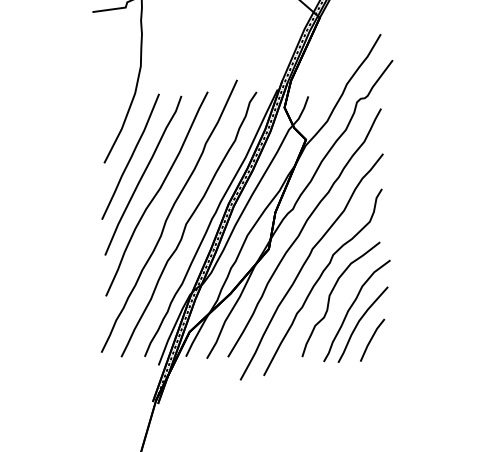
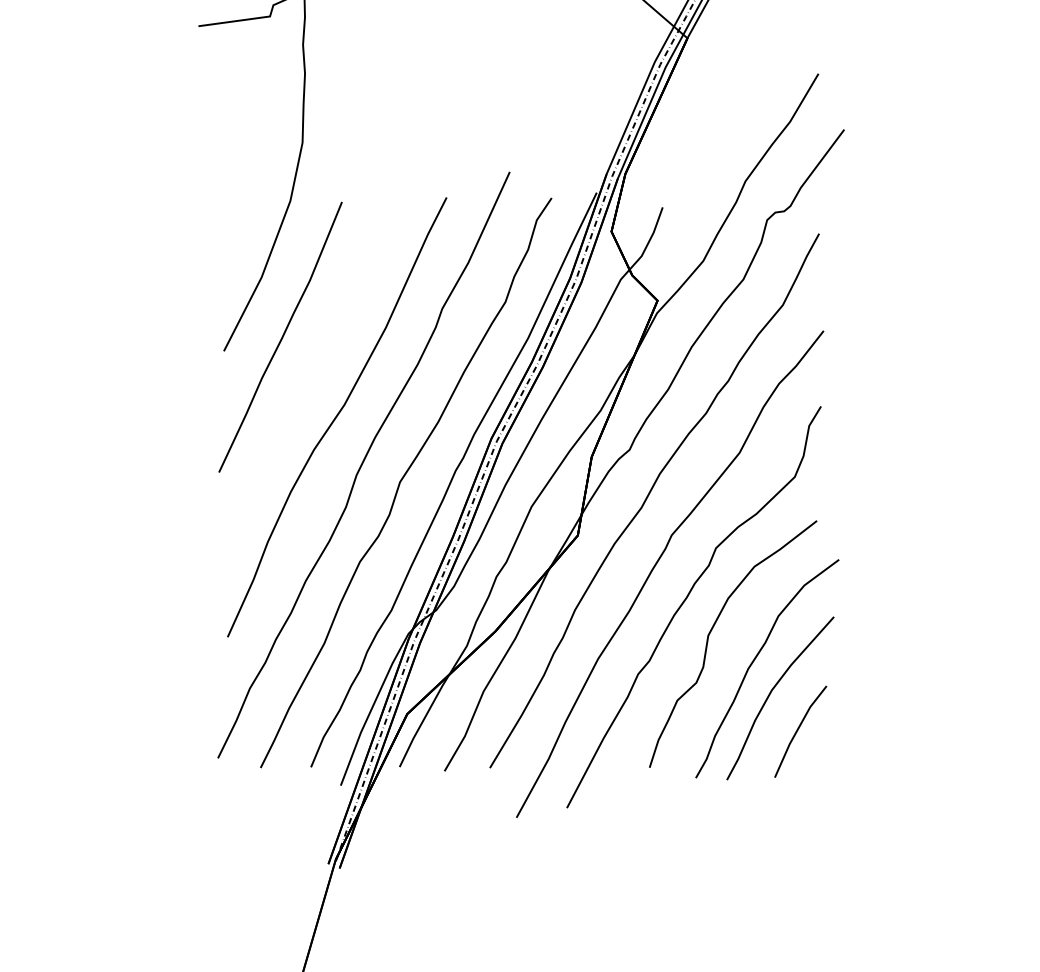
curve: (143, 175) -> (308, 377), removed

